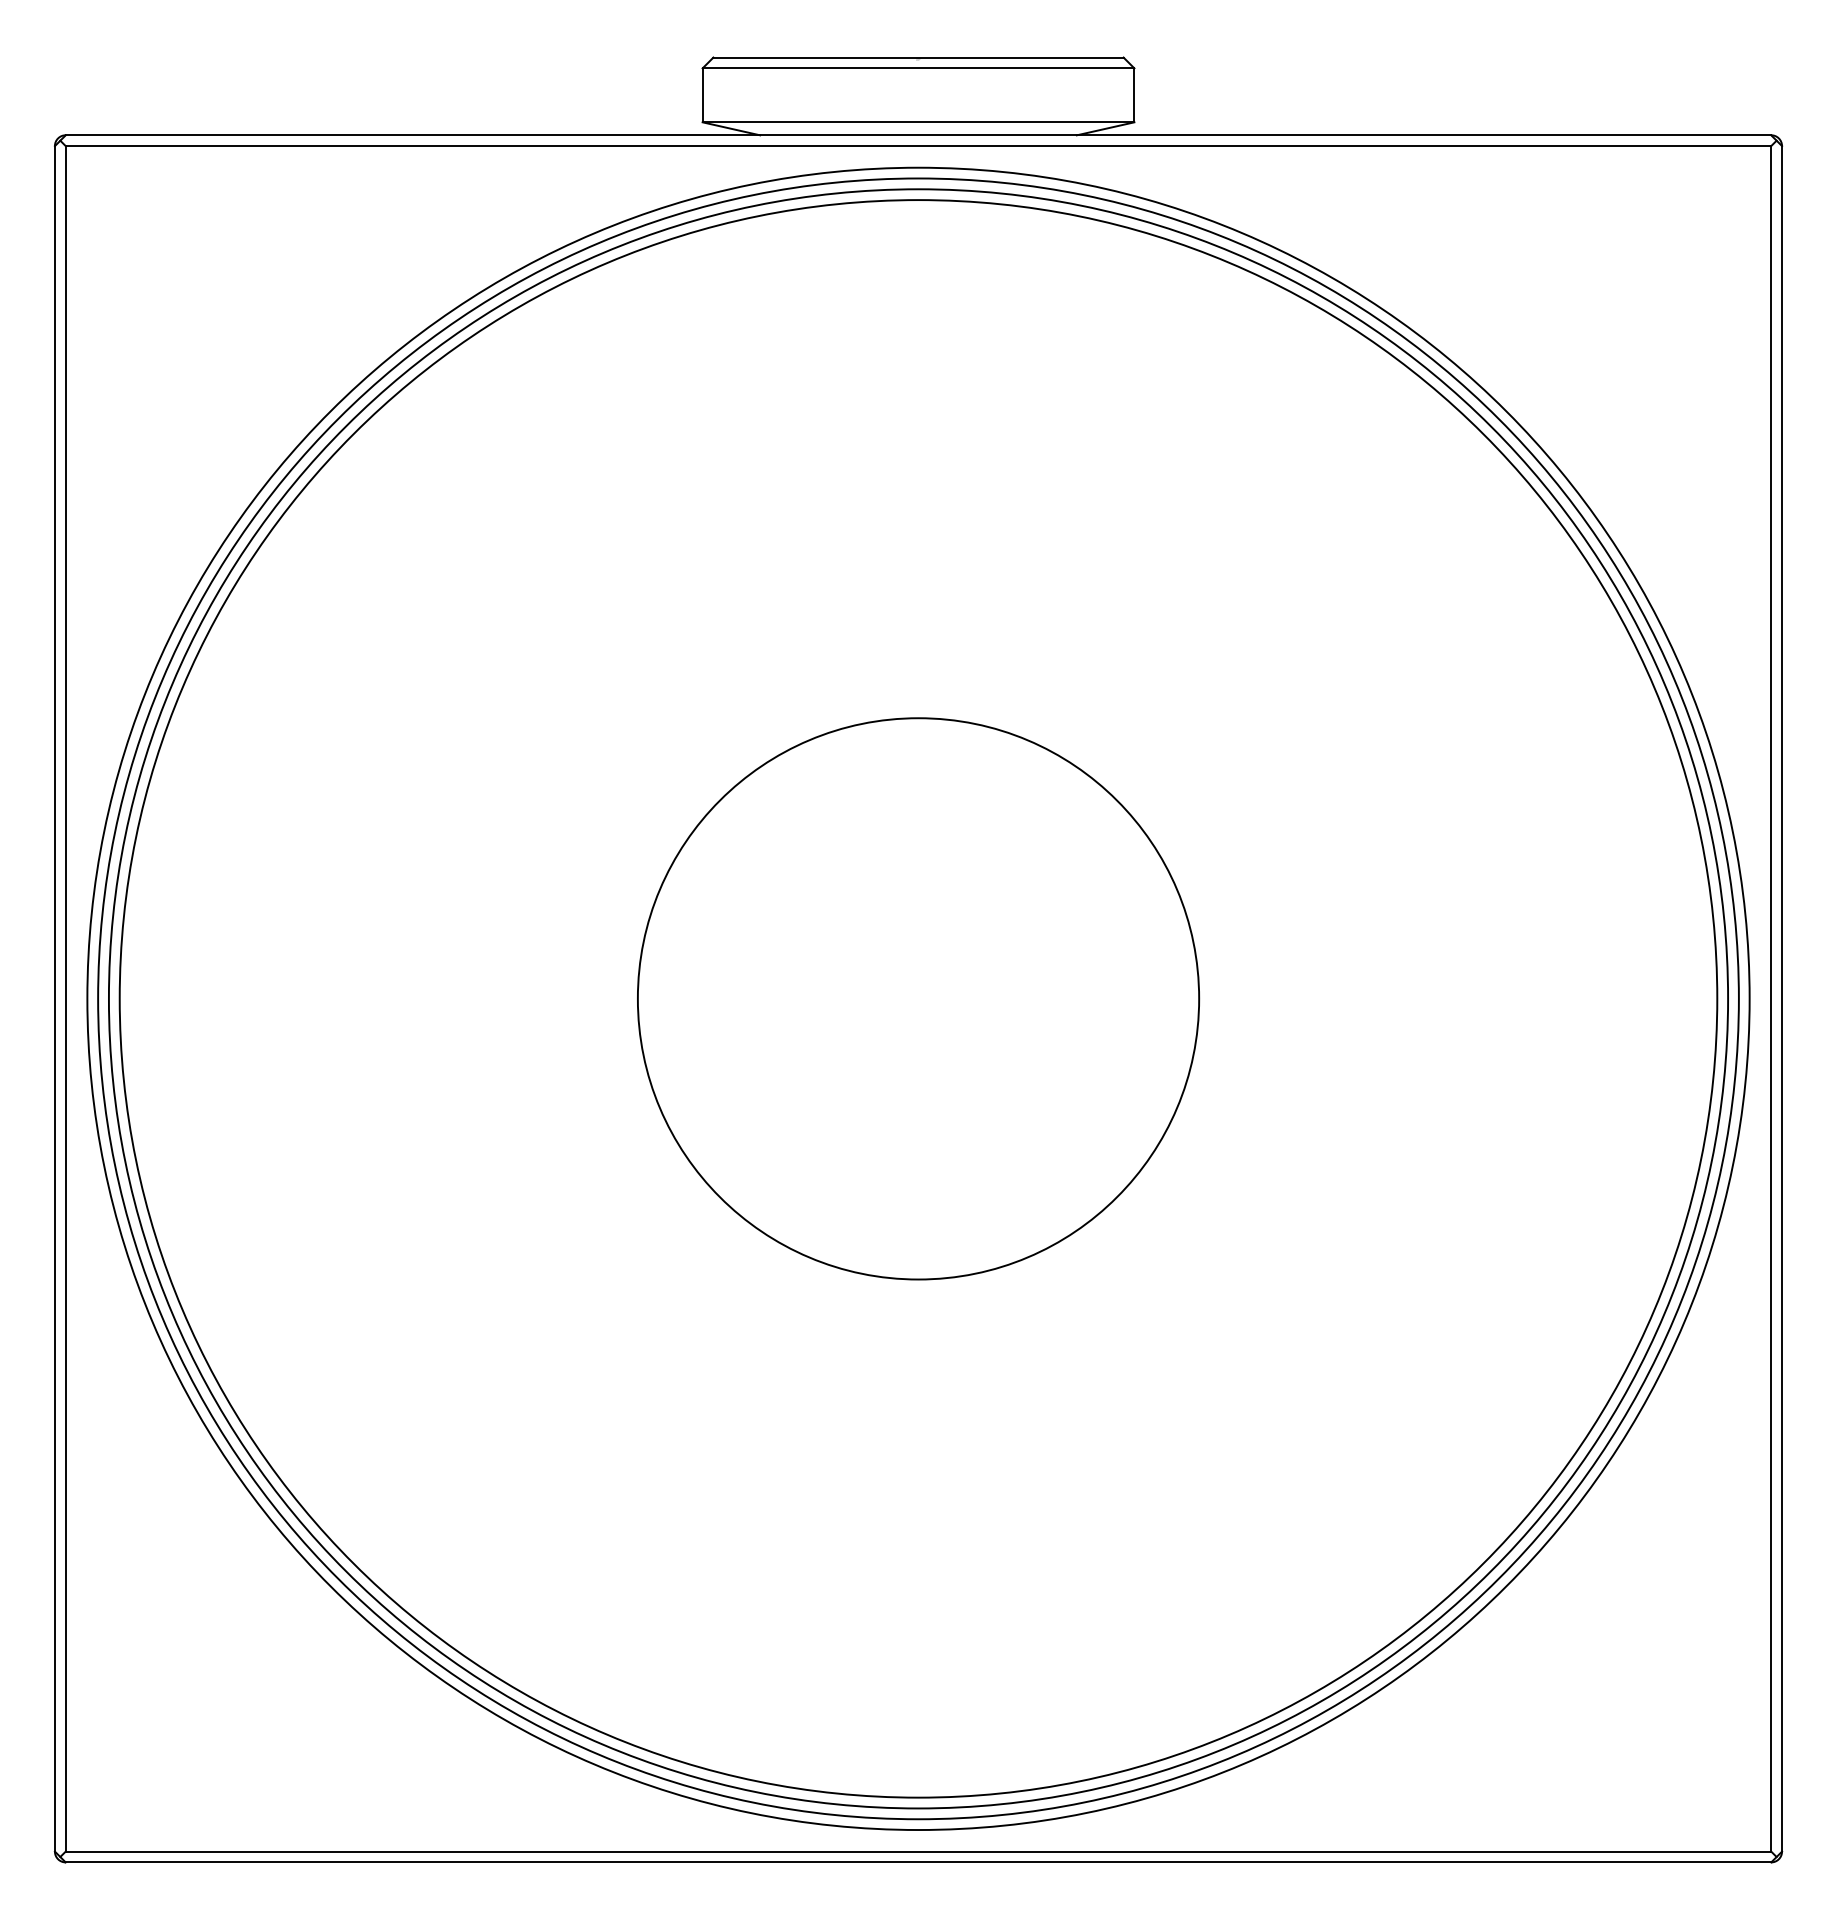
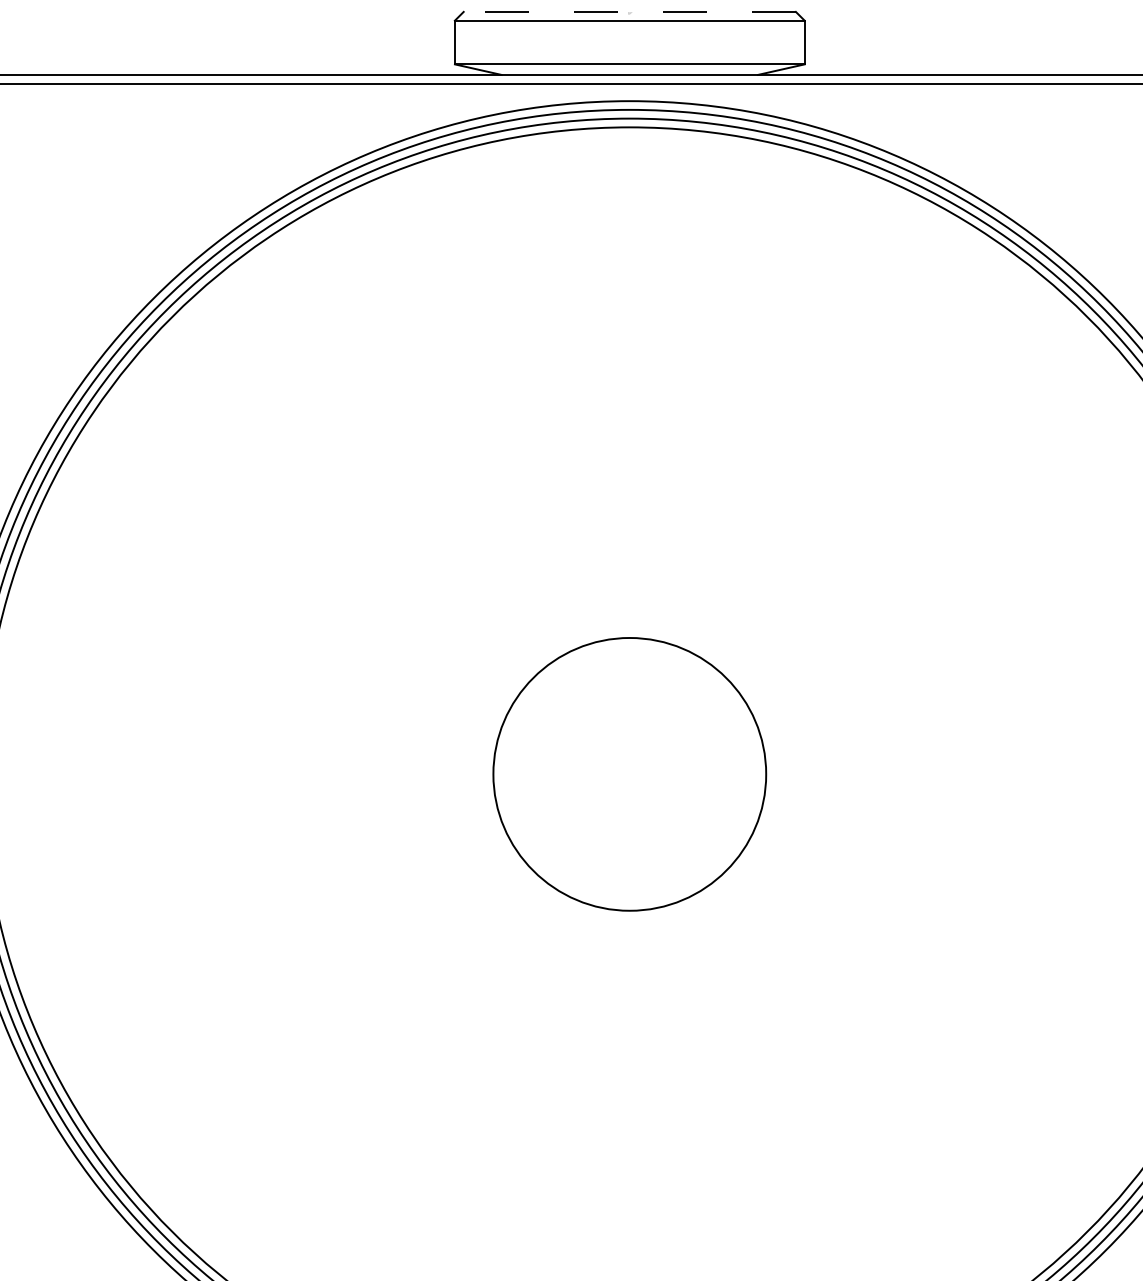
line: (918, 57) -> (629, 11), solid -> dashed
circle: (918, 998) -> (629, 774), size x0.6

